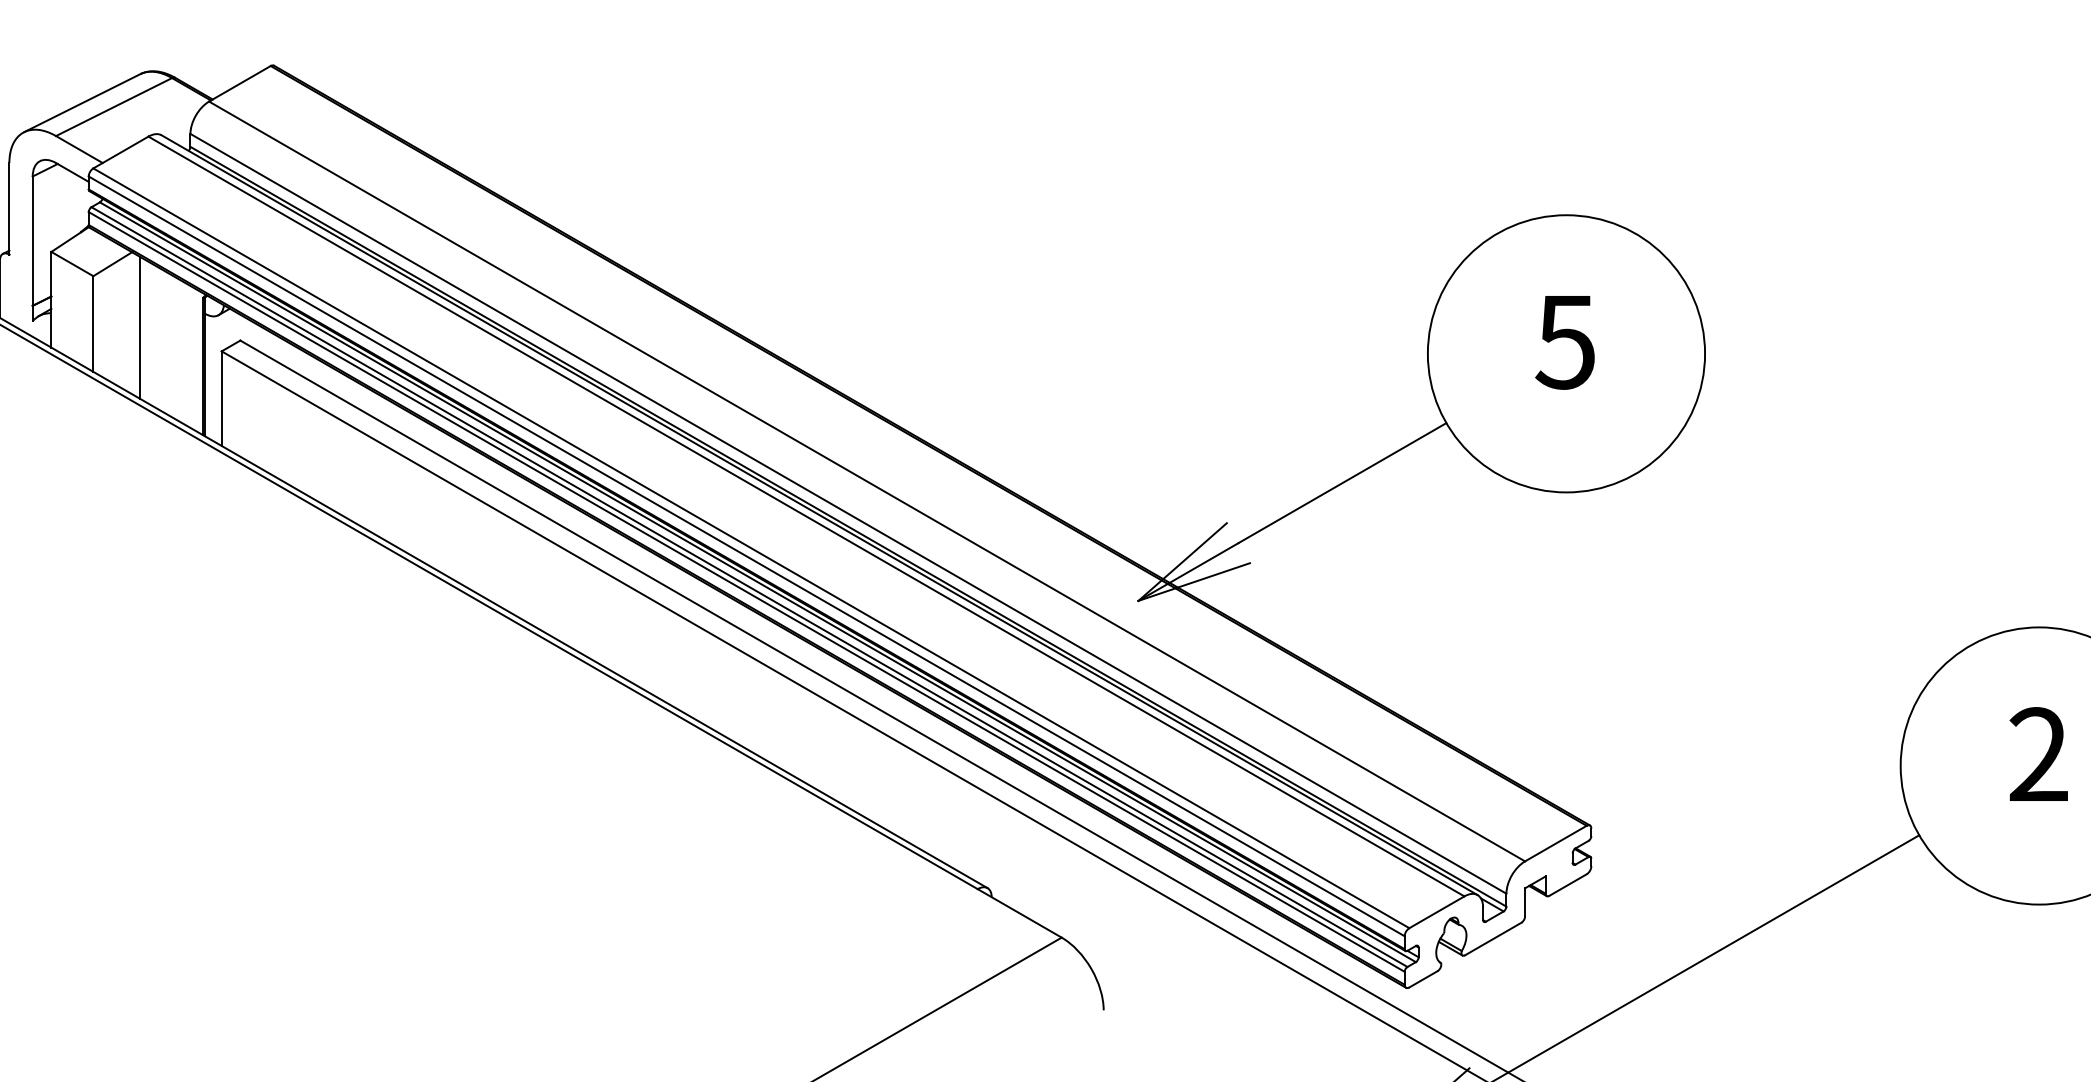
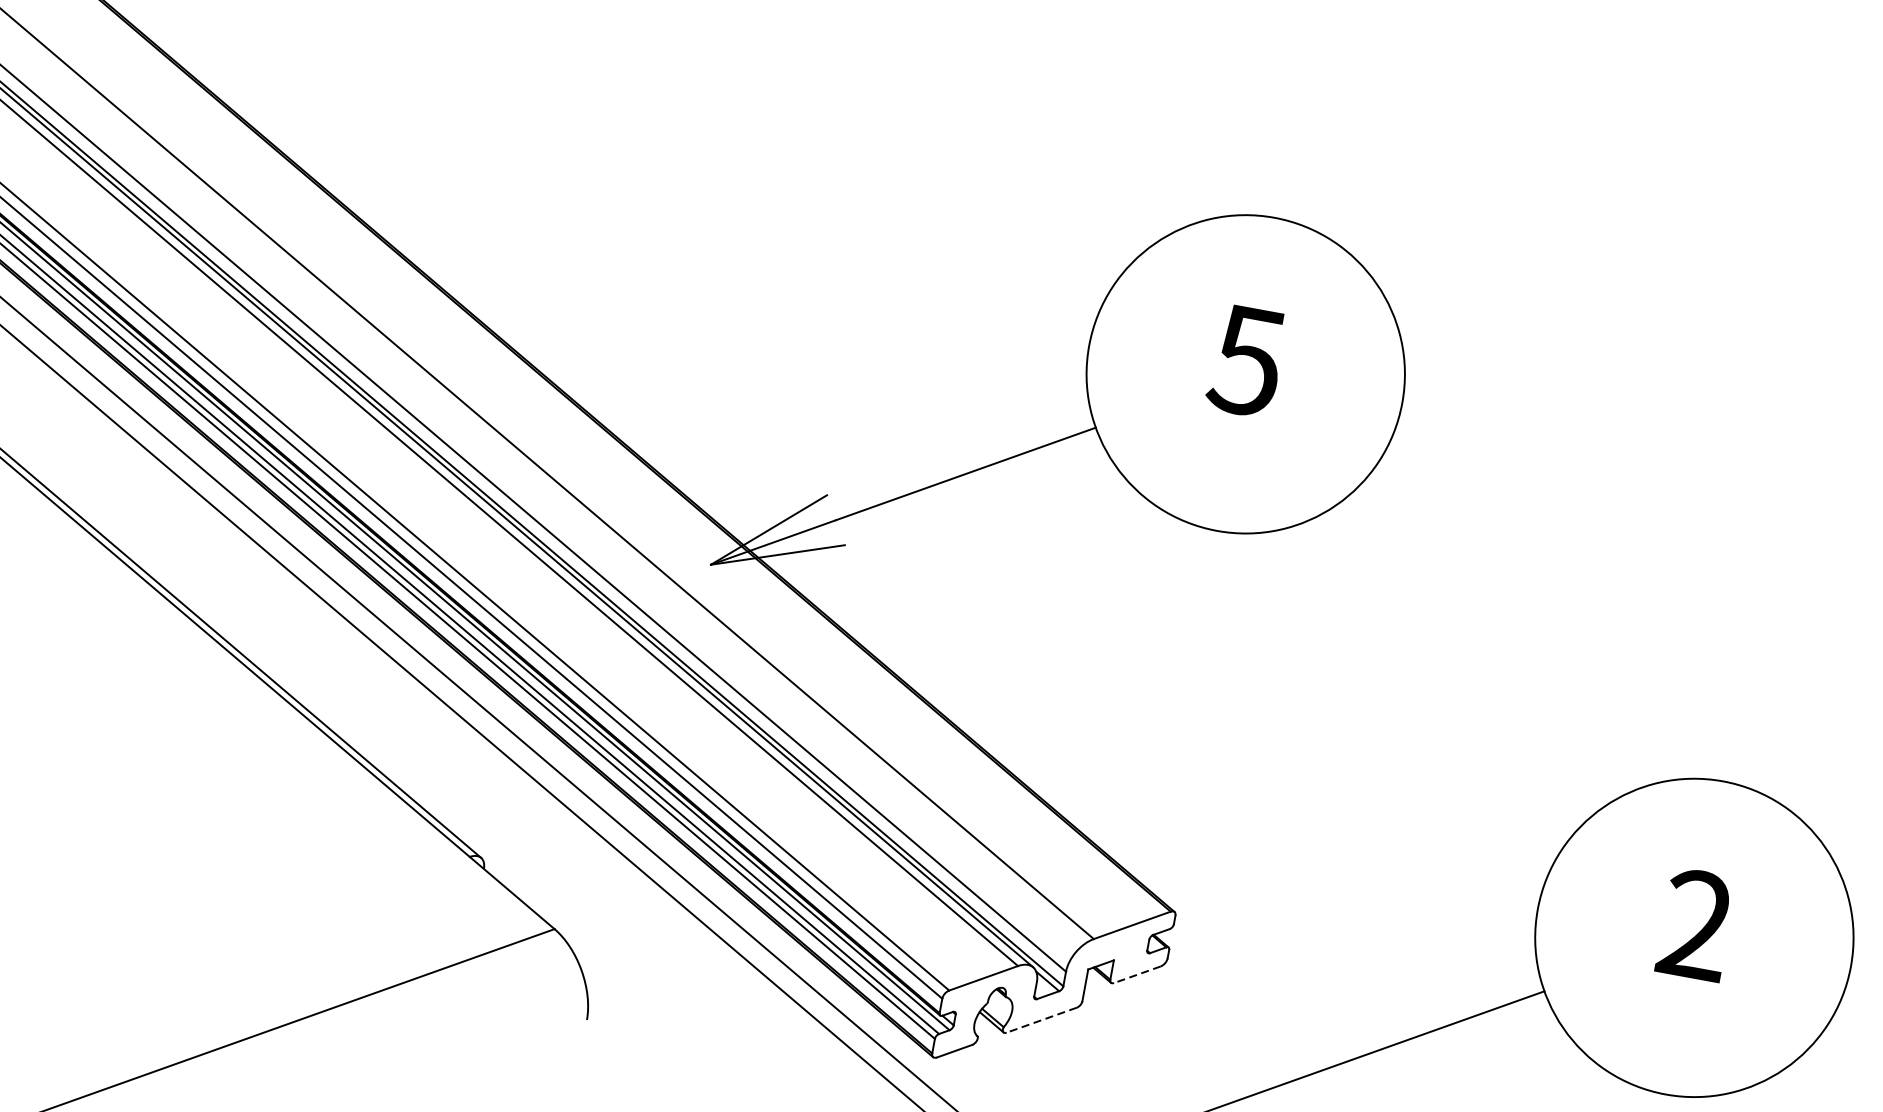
line: (1568, 885) -> (1137, 975), solid -> dashed
line: (1492, 939) -> (1040, 1020), solid -> dashed

